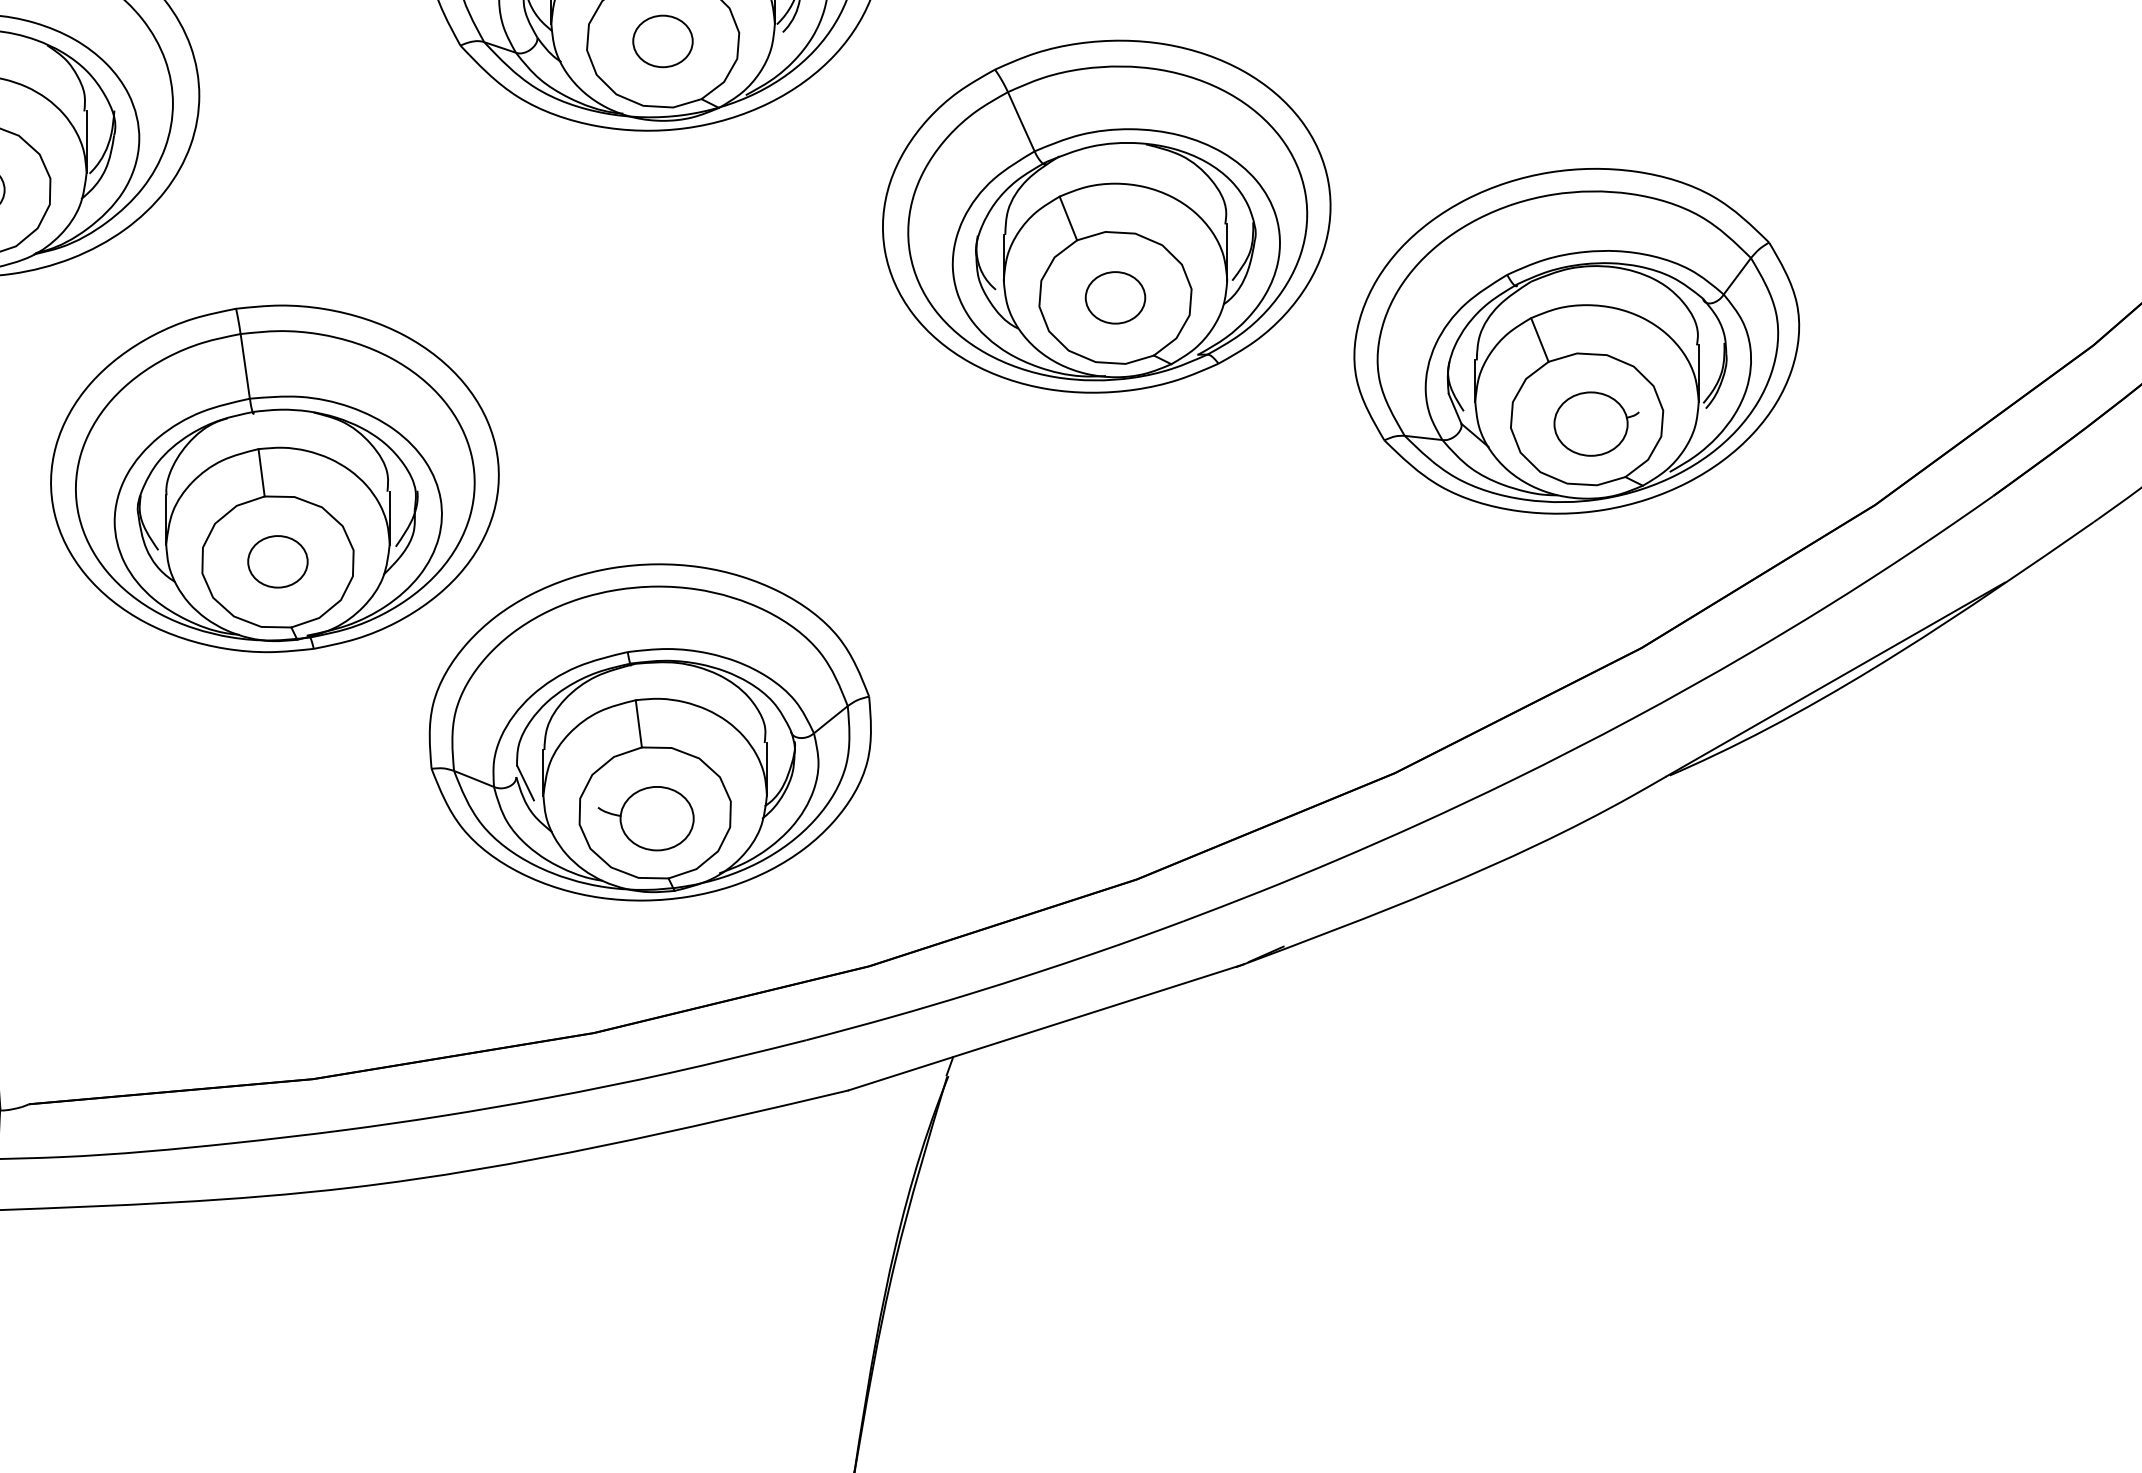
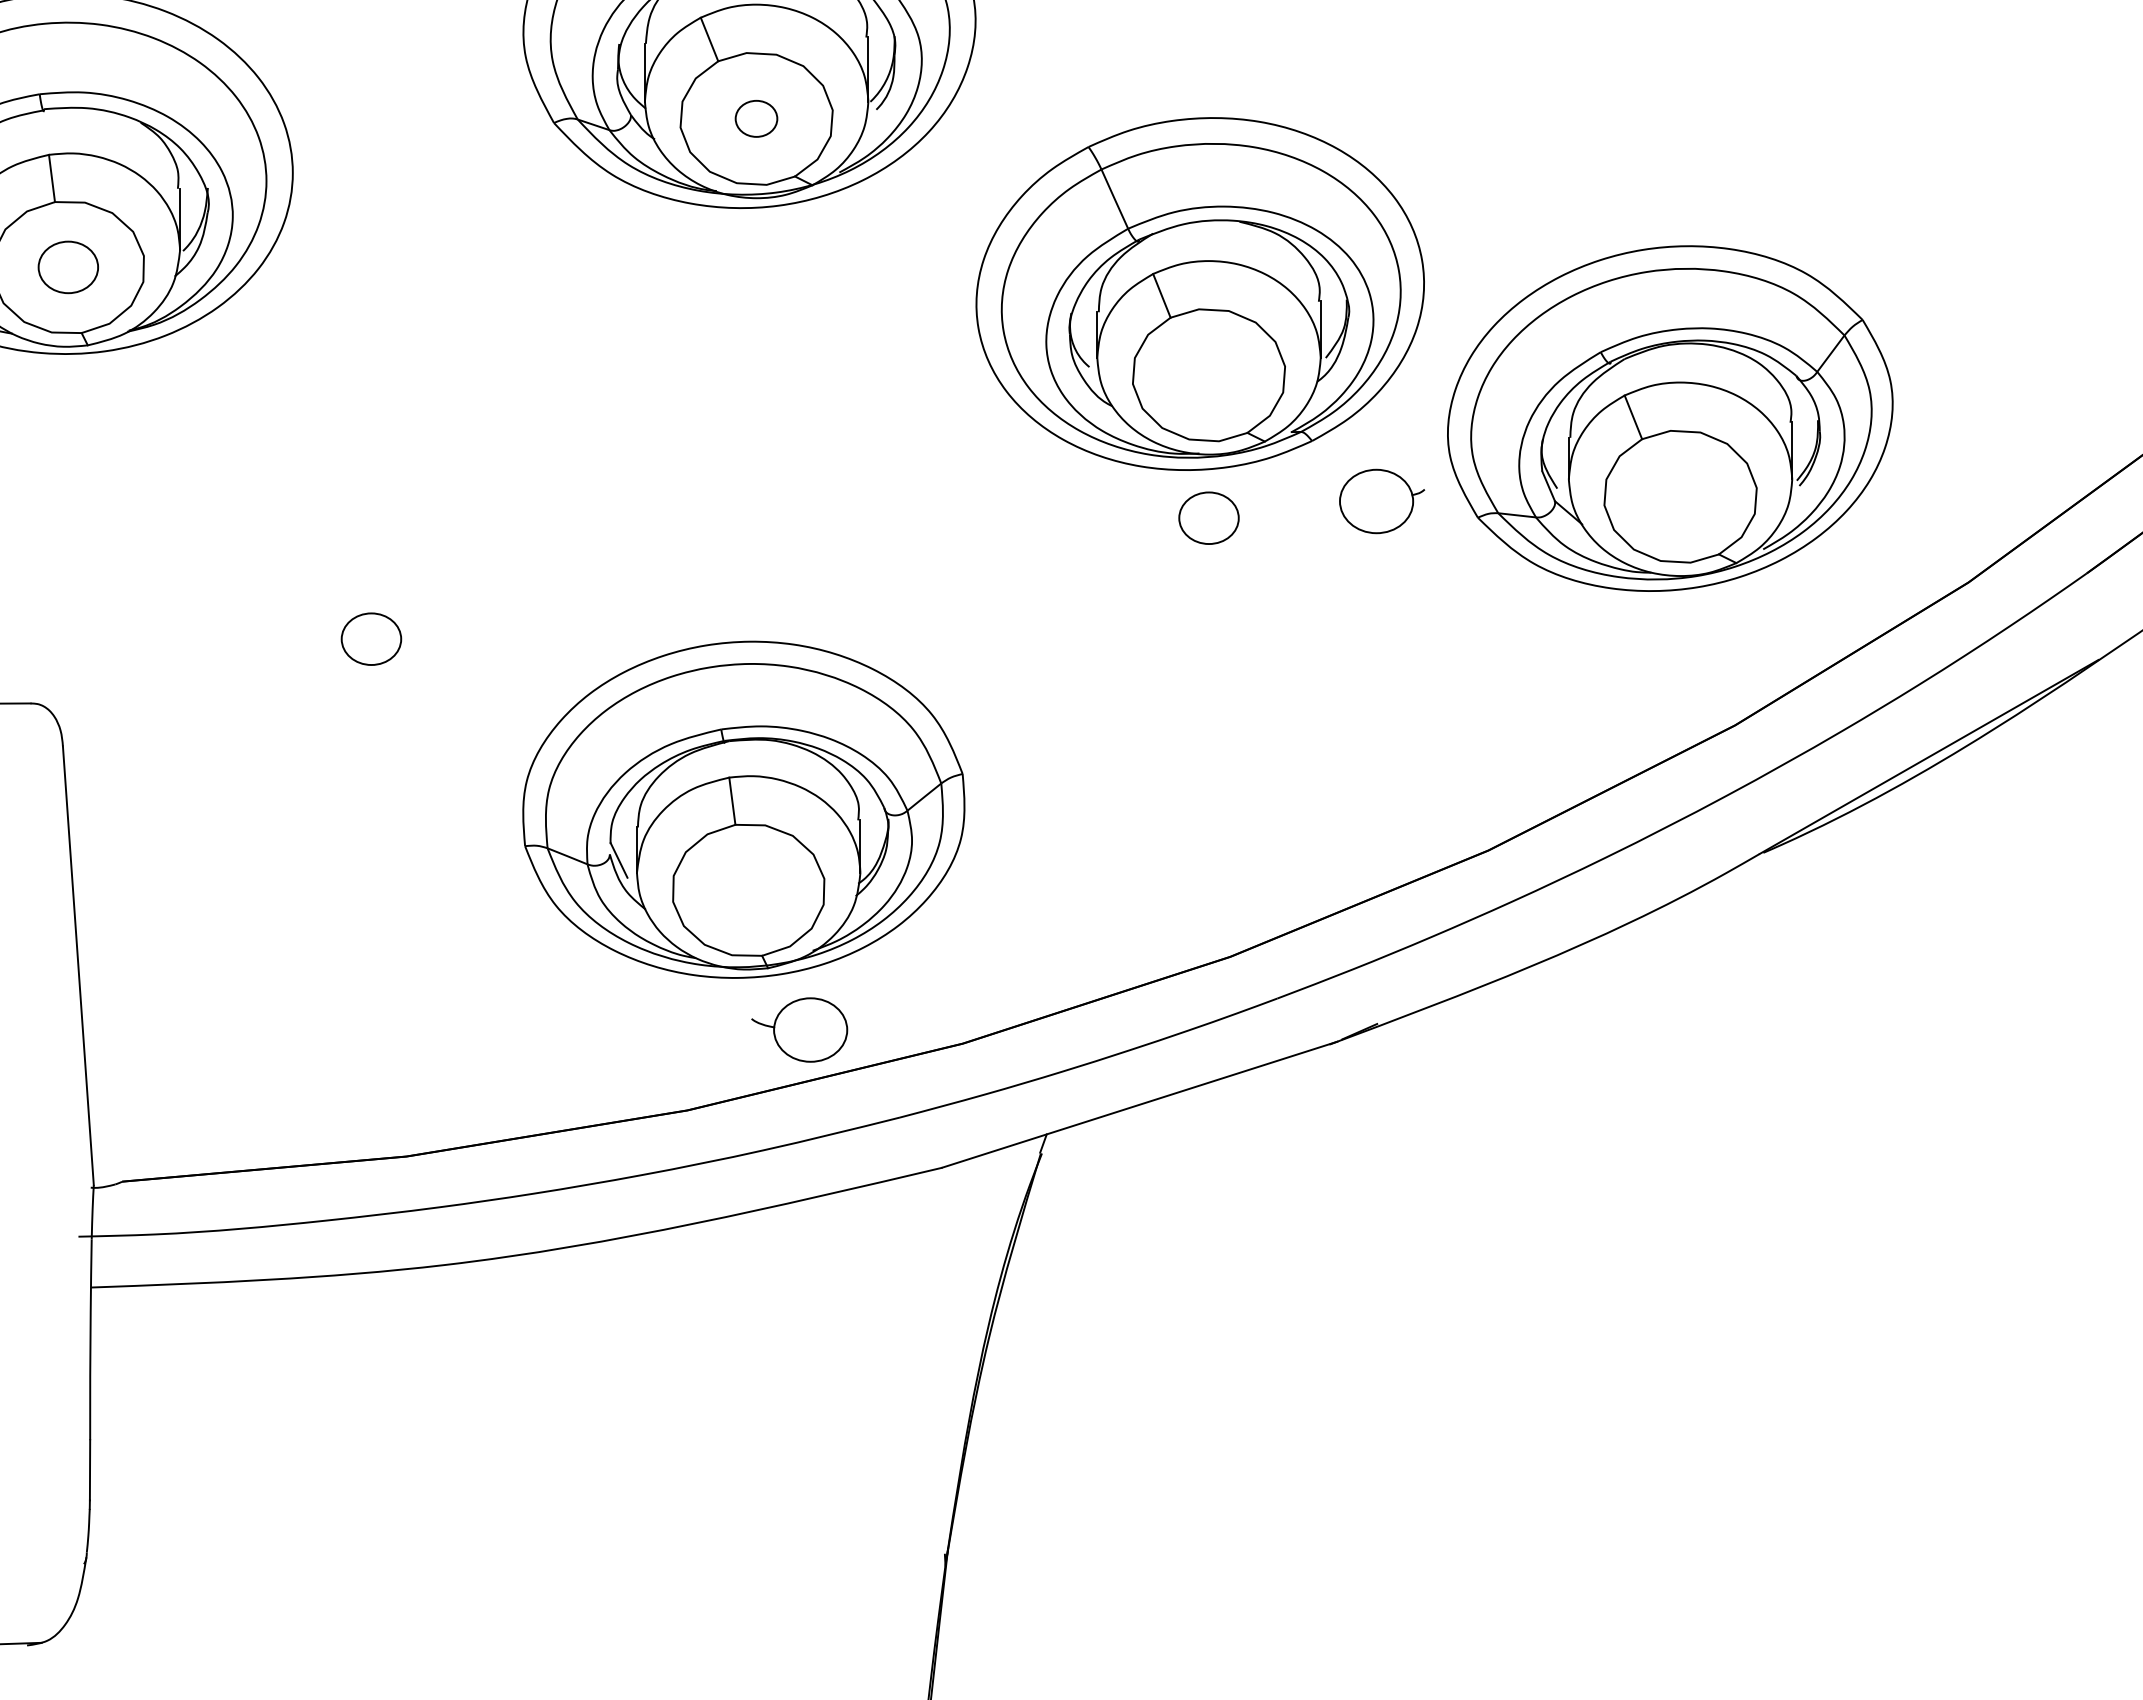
part: (662, 41) -> (756, 118), size x0.7
part: (1114, 297) -> (1208, 517), moved
part: (1596, 424) -> (1382, 501), moved
part: (274, 479) -> (368, 556), removed
part: (645, 818) -> (799, 1029), moved

